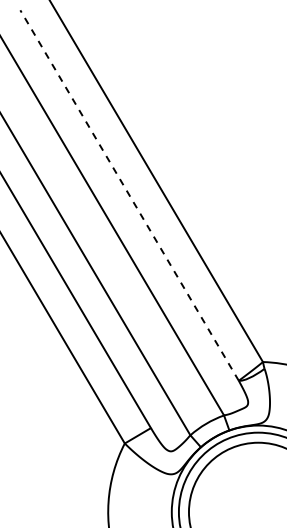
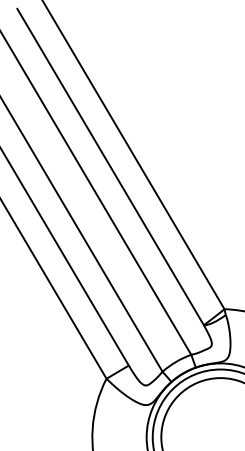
line: (129, 195) -> (110, 167), dashed -> solid

